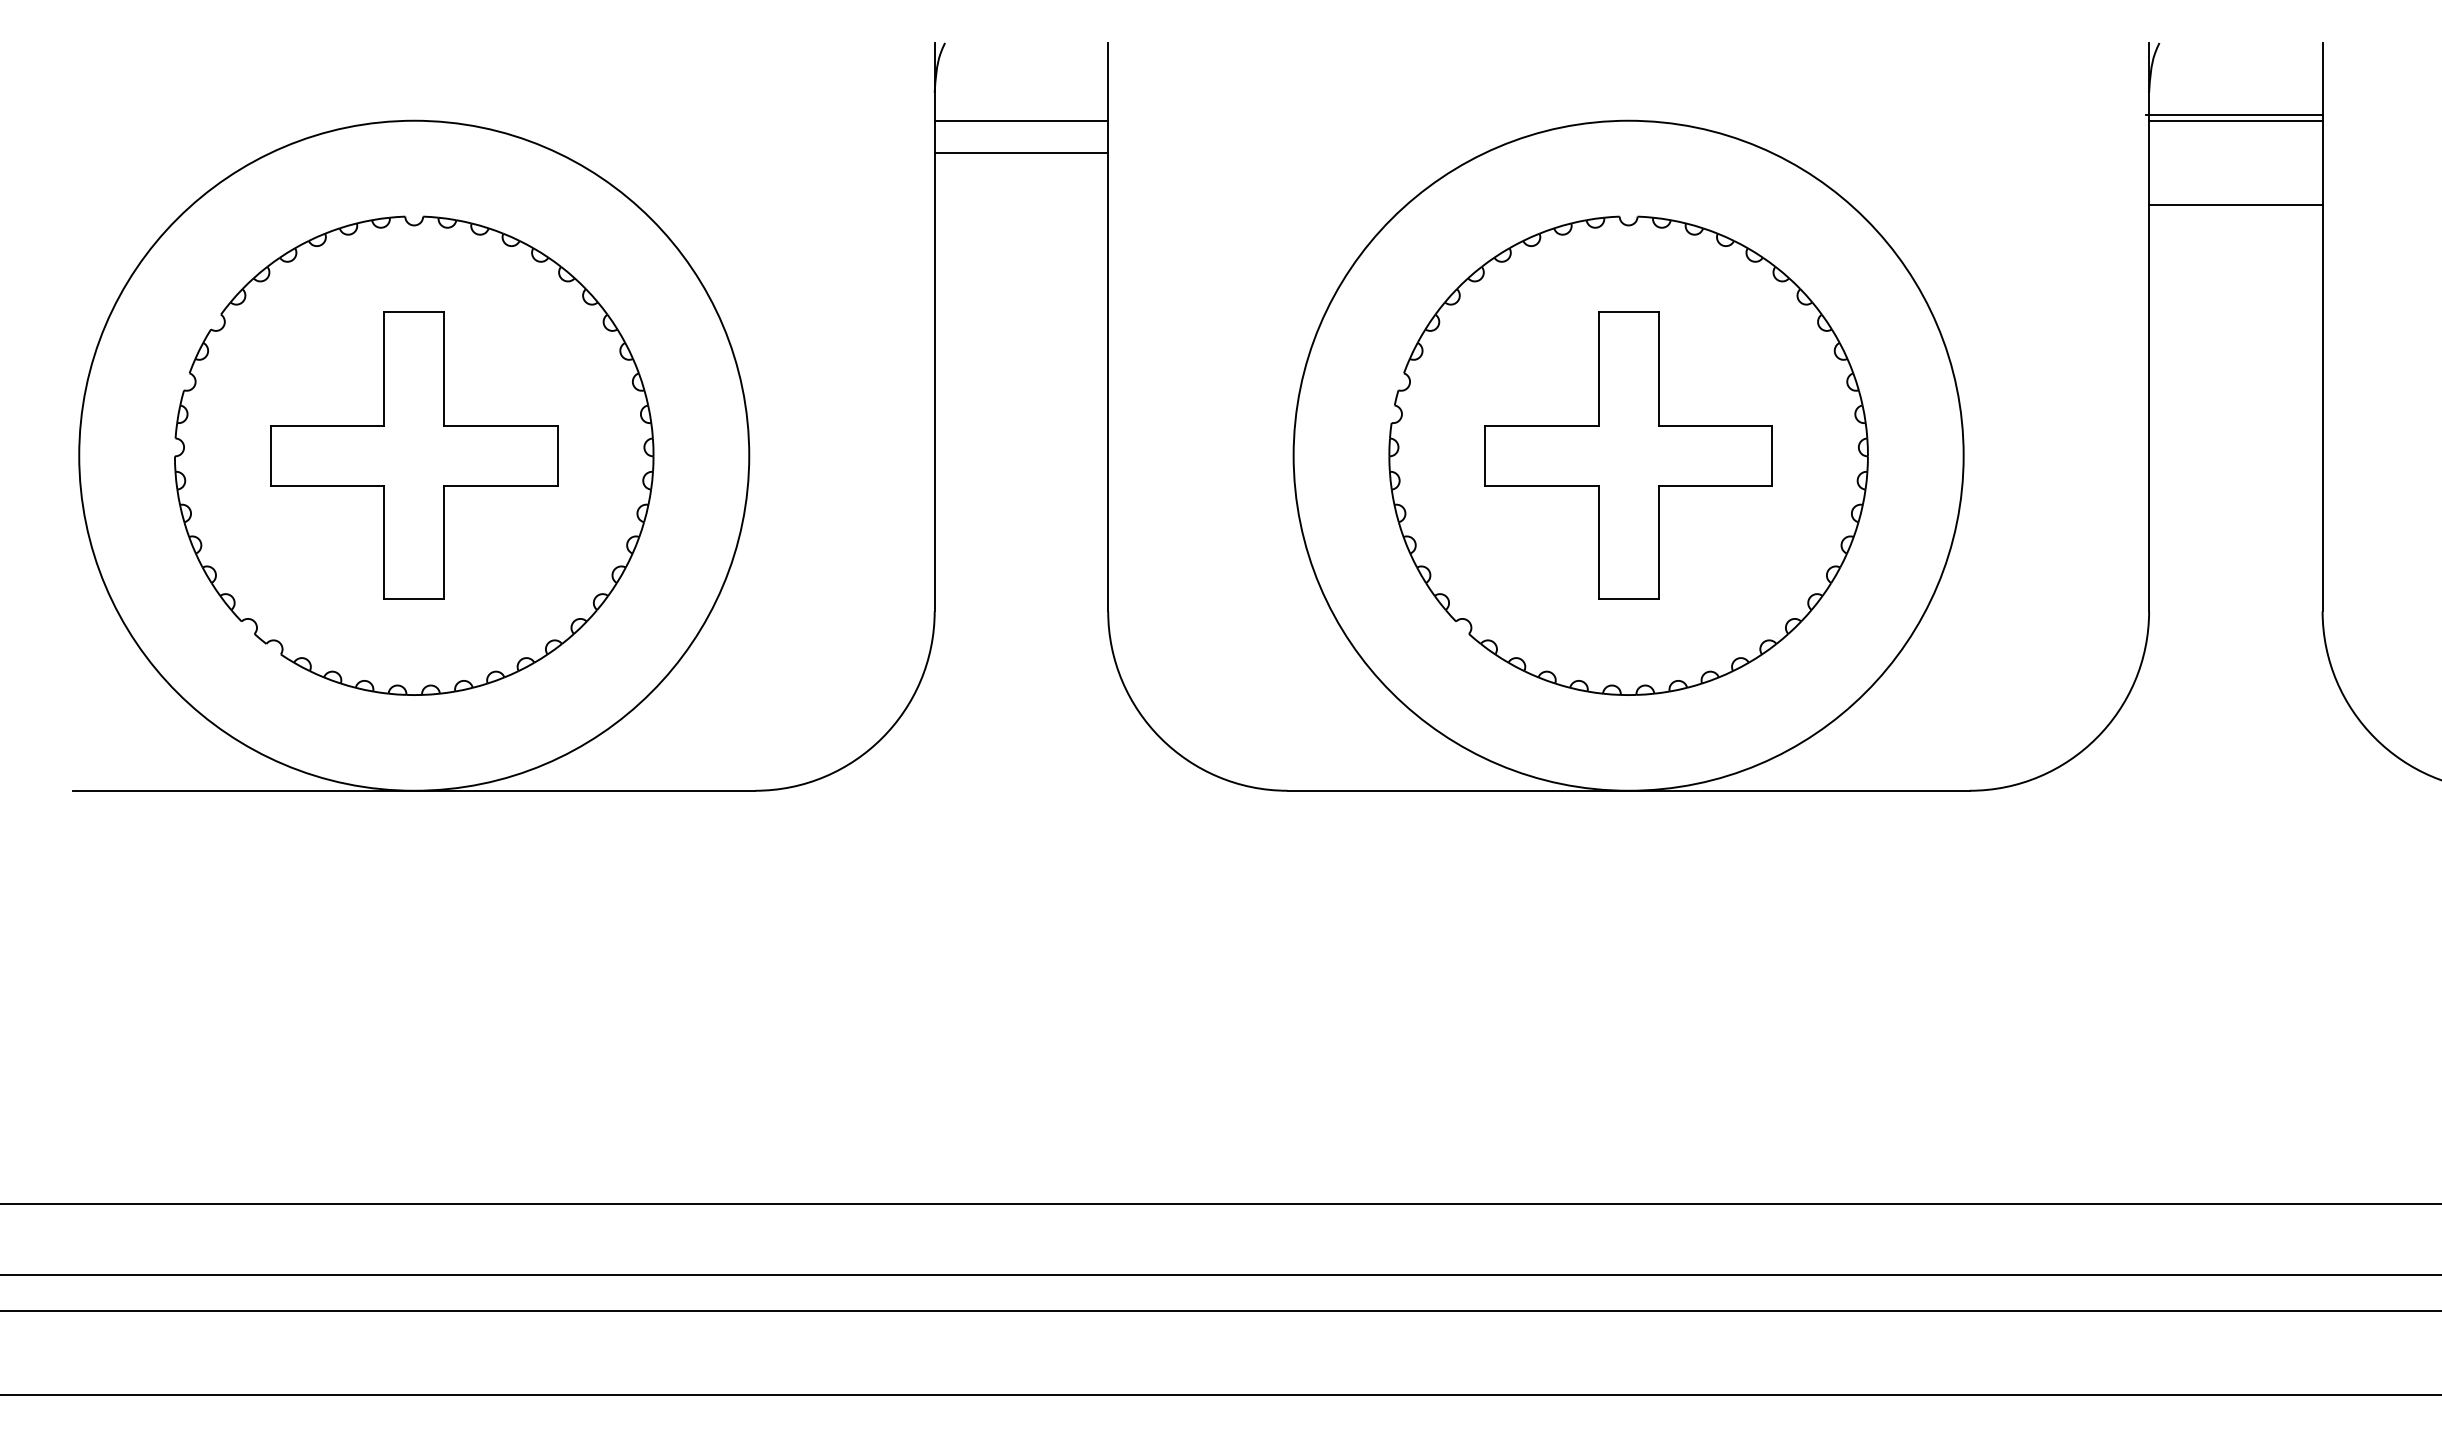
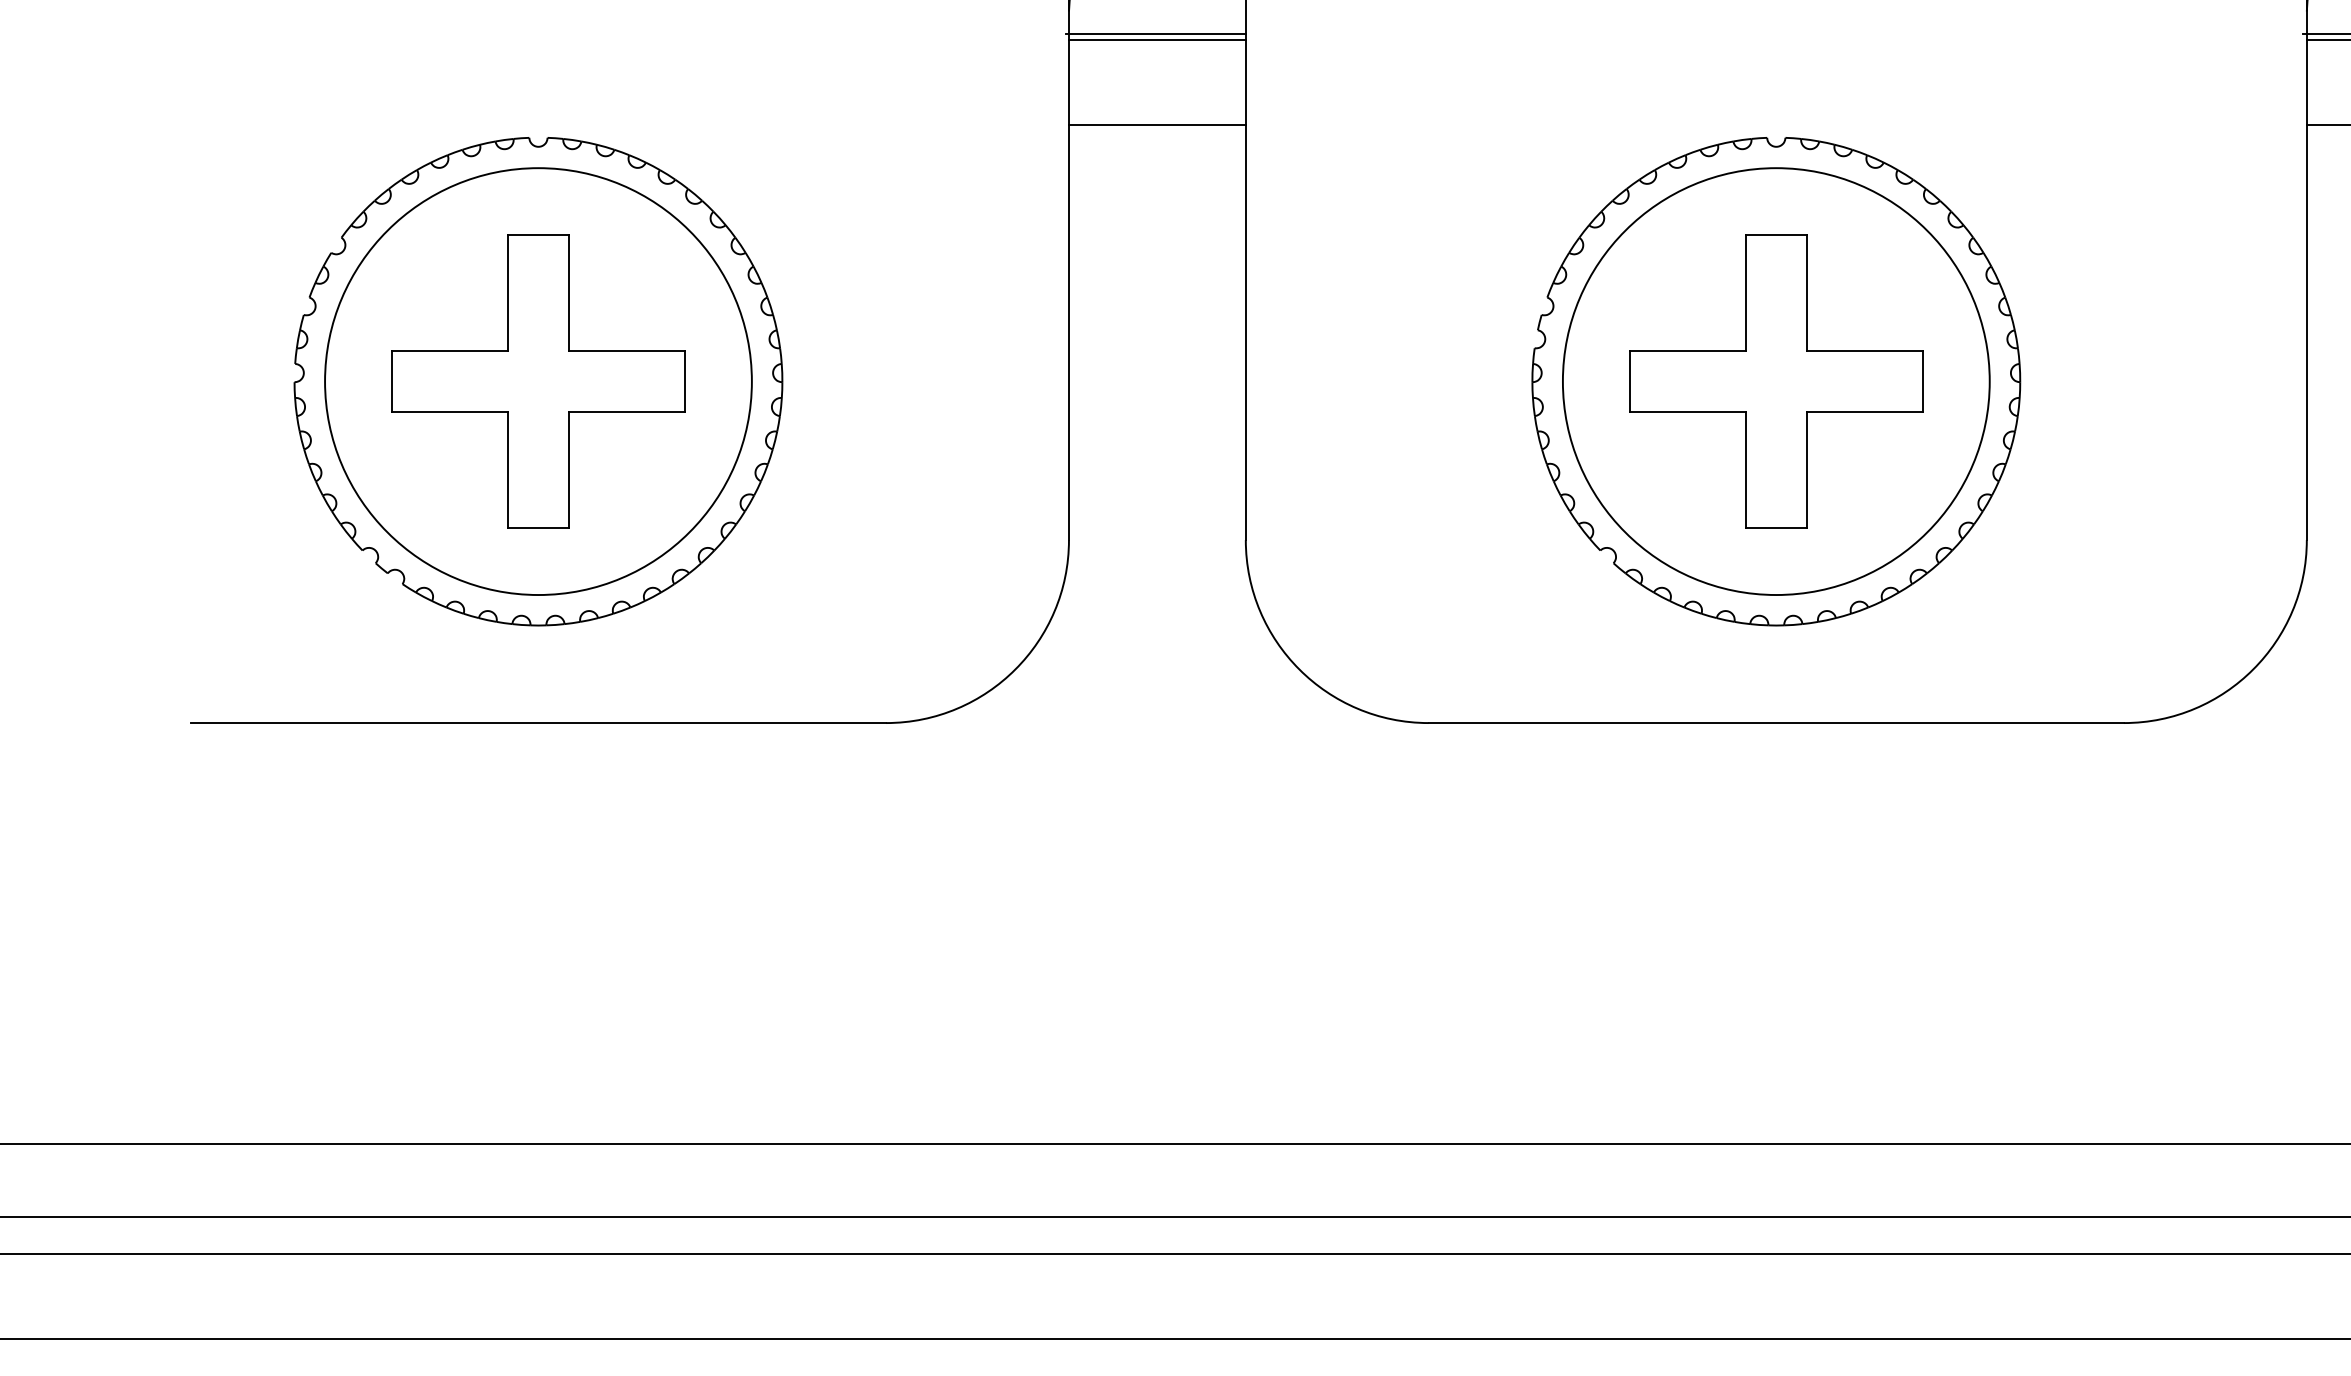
line: (1019, 114) -> (1155, 33), added
line: (1021, 152) -> (1157, 125), moved
circle: (413, 455) -> (537, 381), size x0.62
circle: (1628, 455) -> (1776, 381), size x0.62

